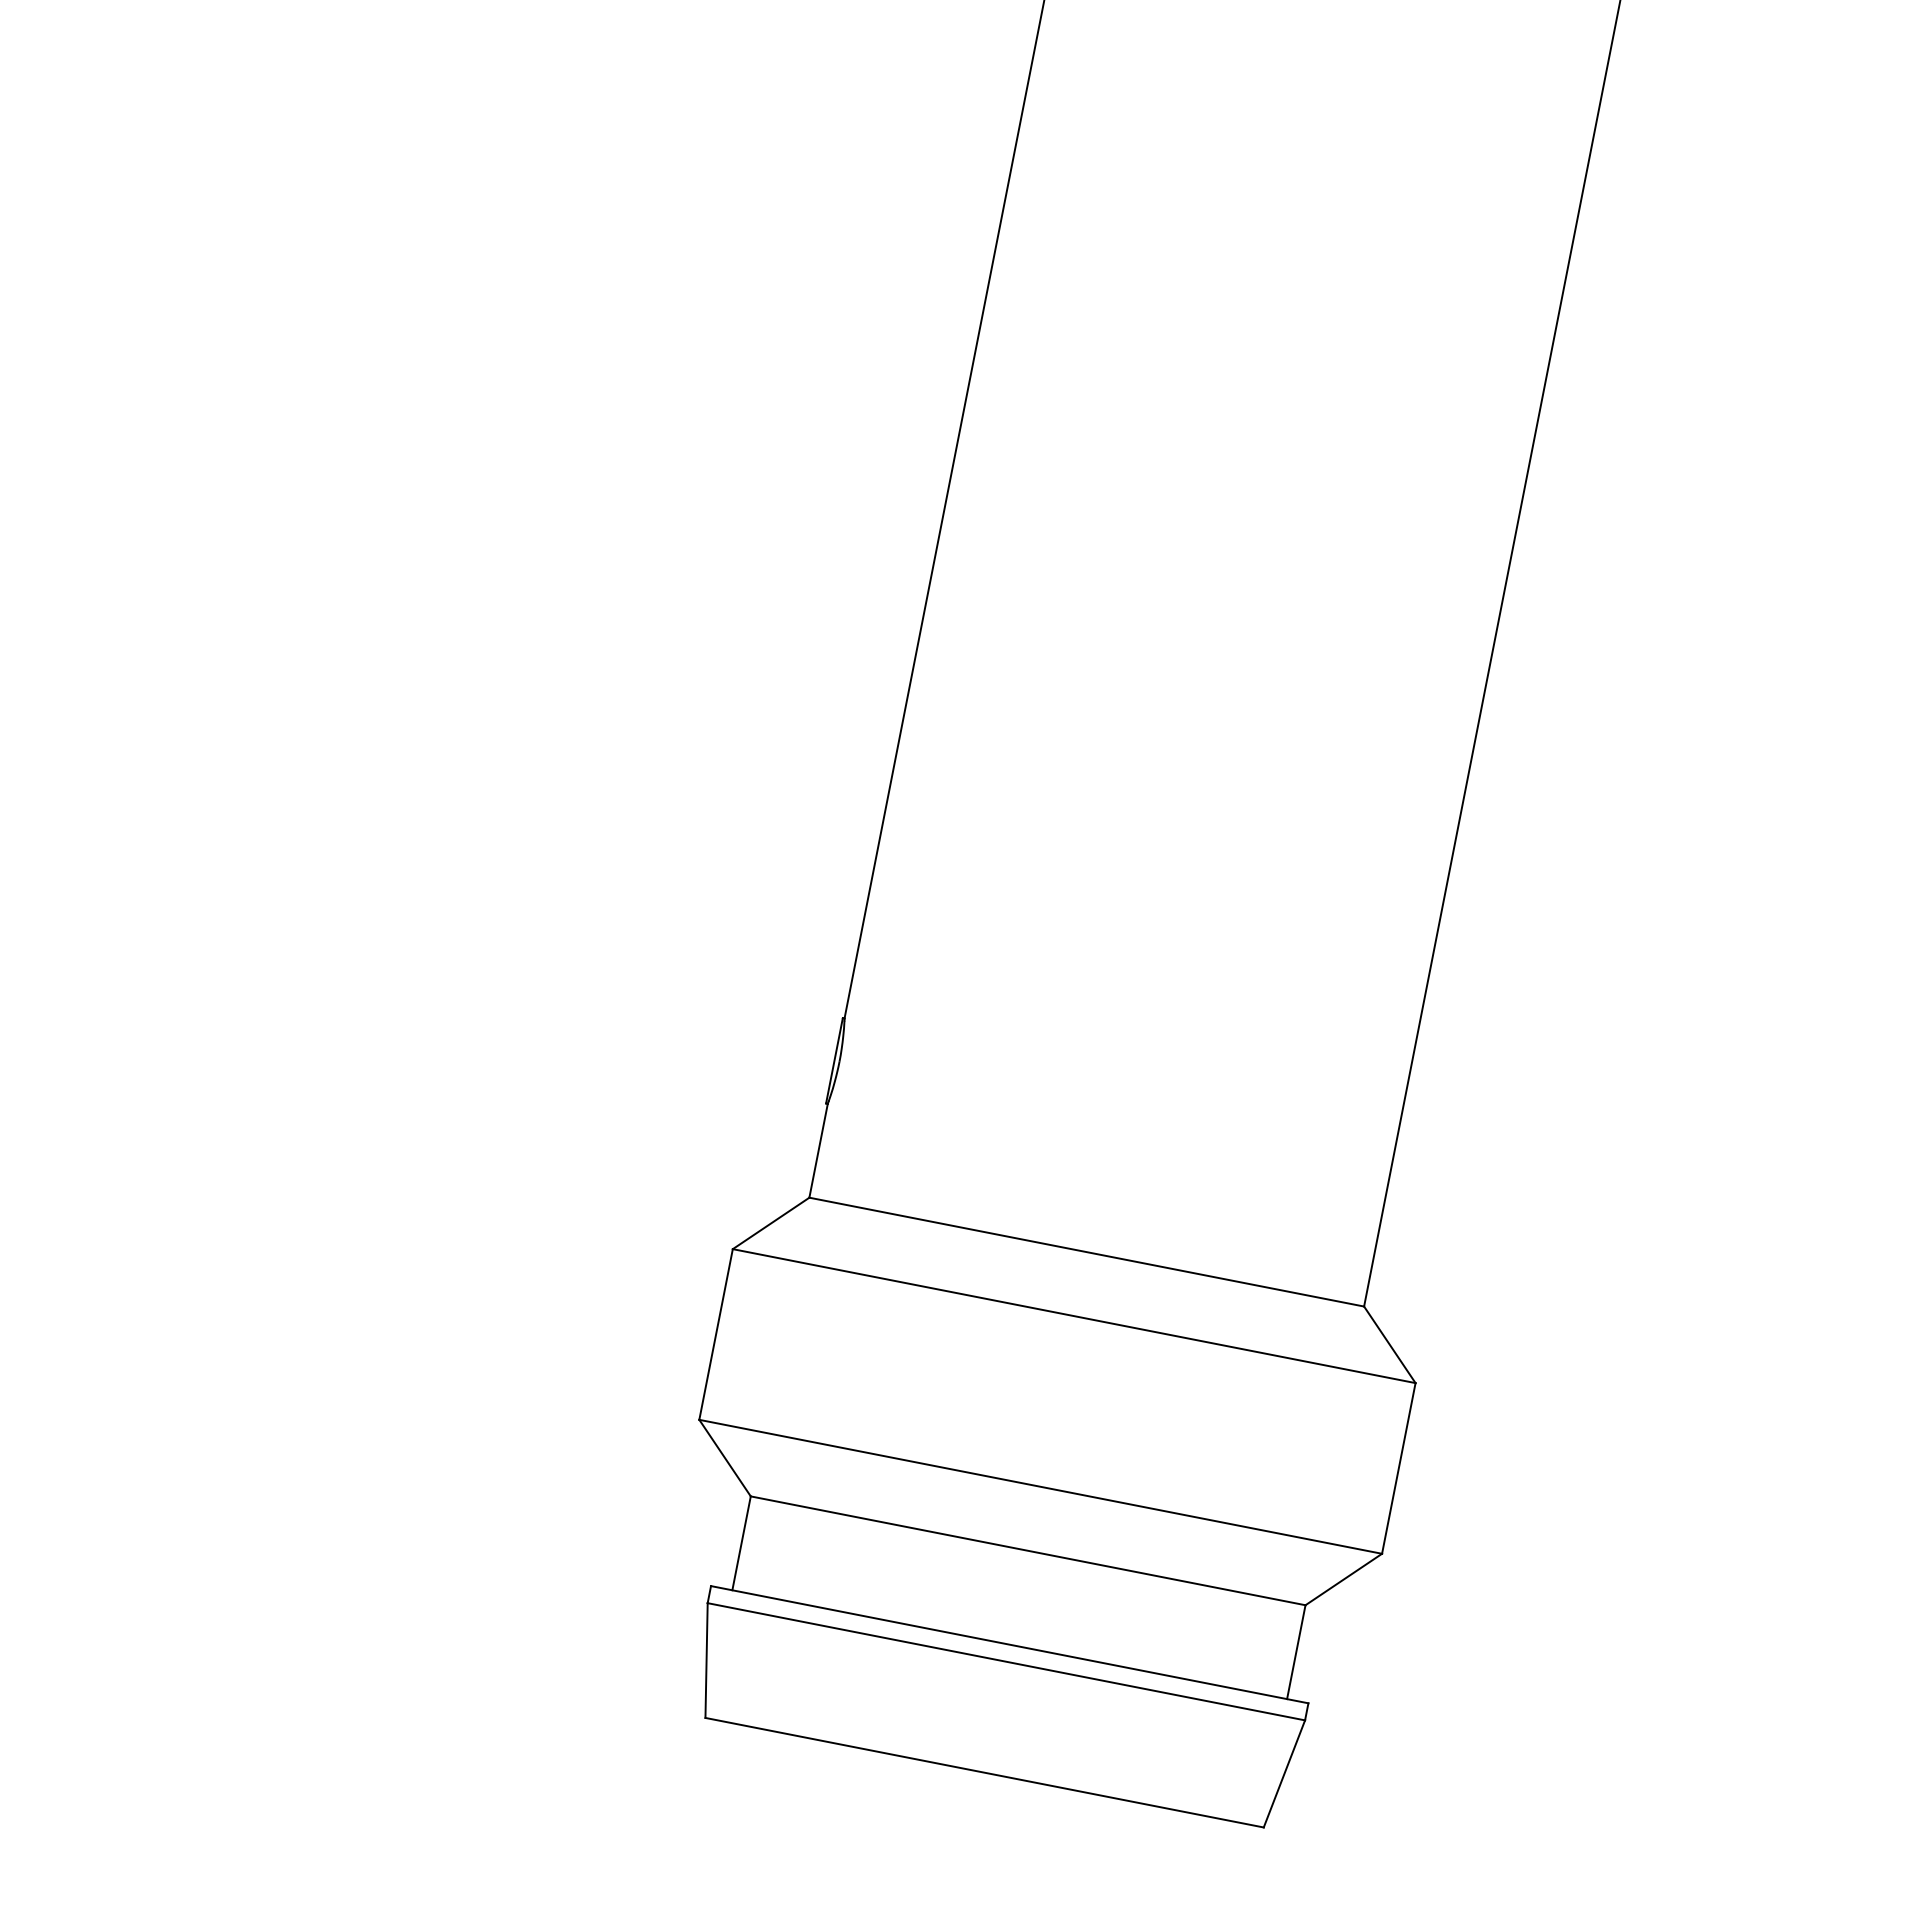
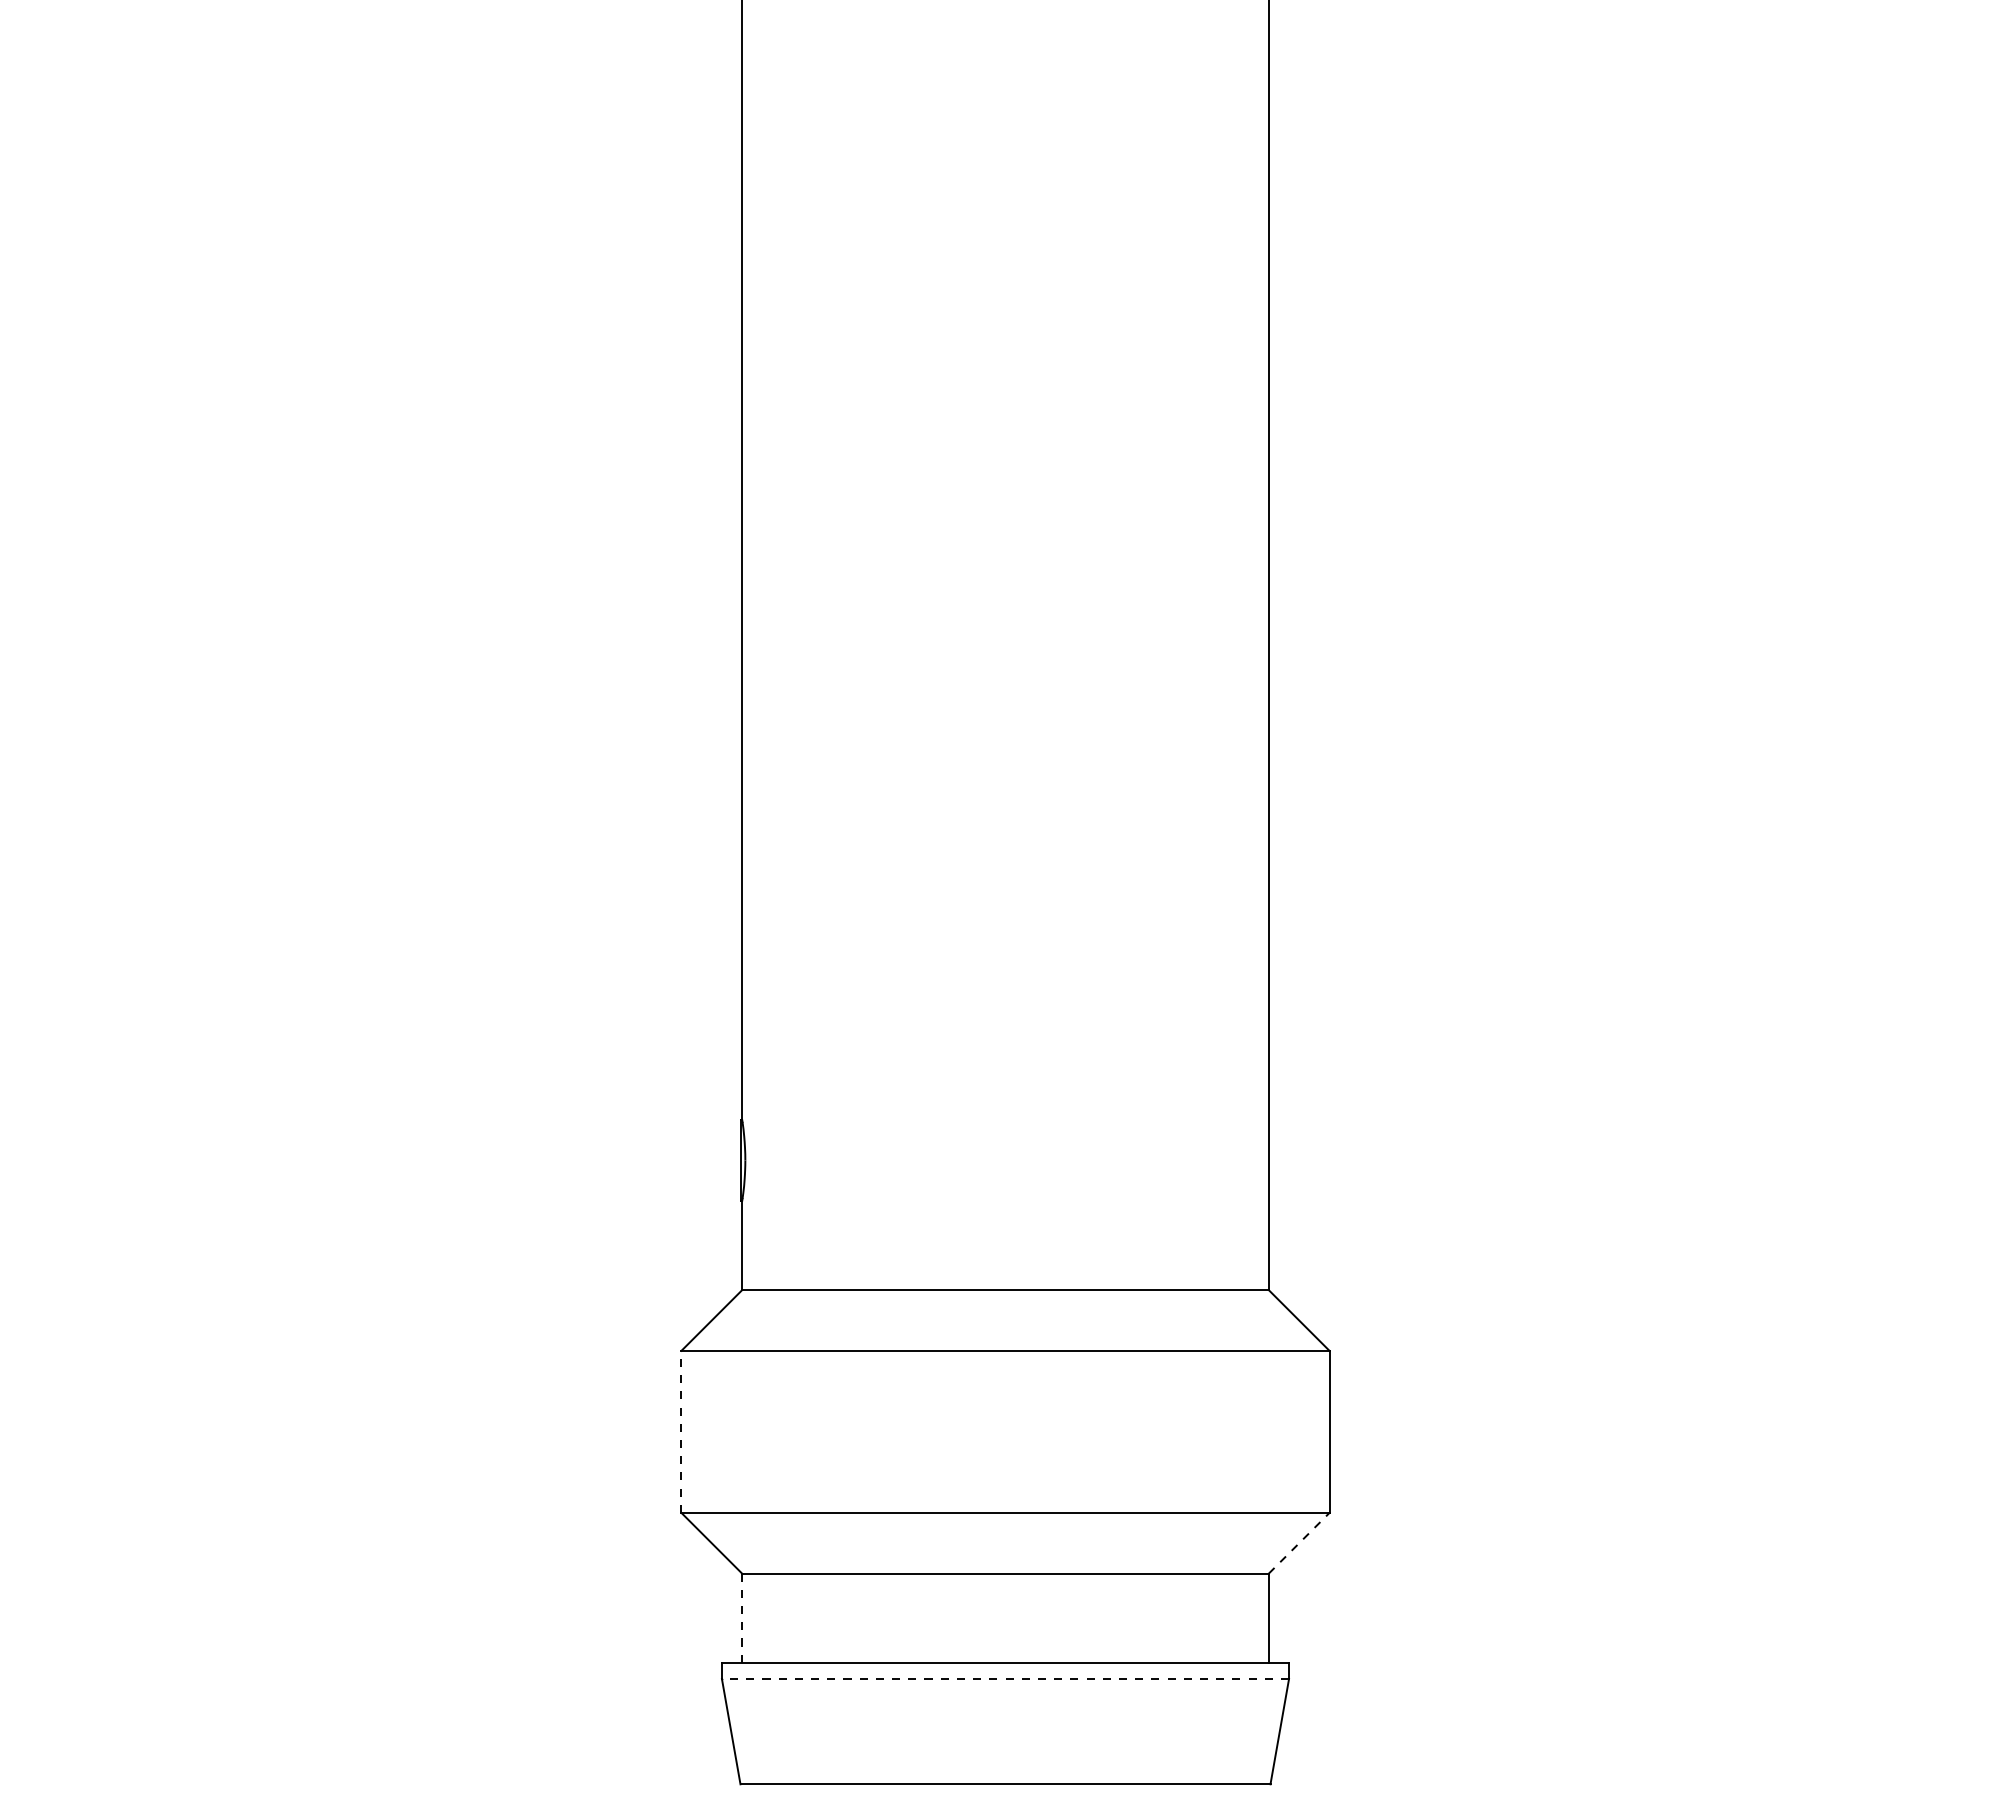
line: (716, 1334) -> (681, 1431), solid -> dashed
line: (741, 1543) -> (742, 1618), solid -> dashed
line: (1344, 1579) -> (1299, 1543), solid -> dashed
line: (1006, 1661) -> (1005, 1678), solid -> dashed

